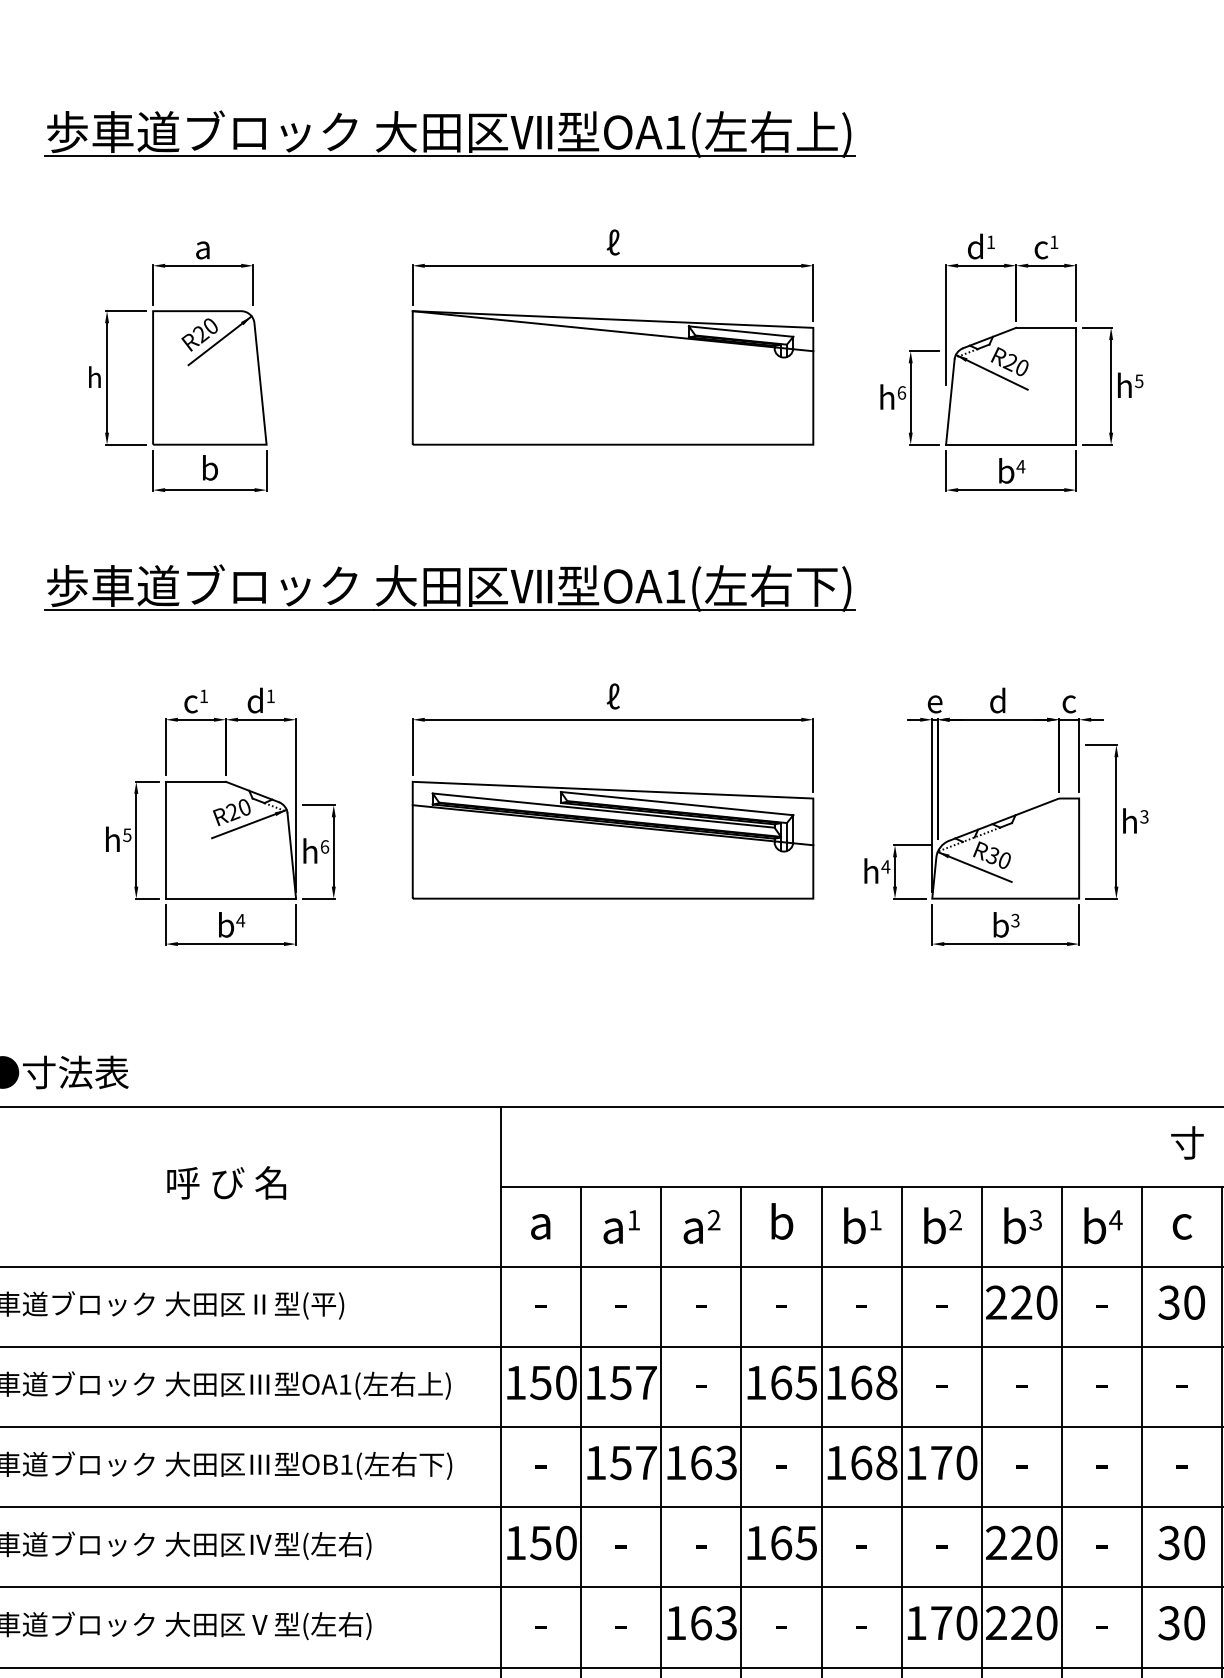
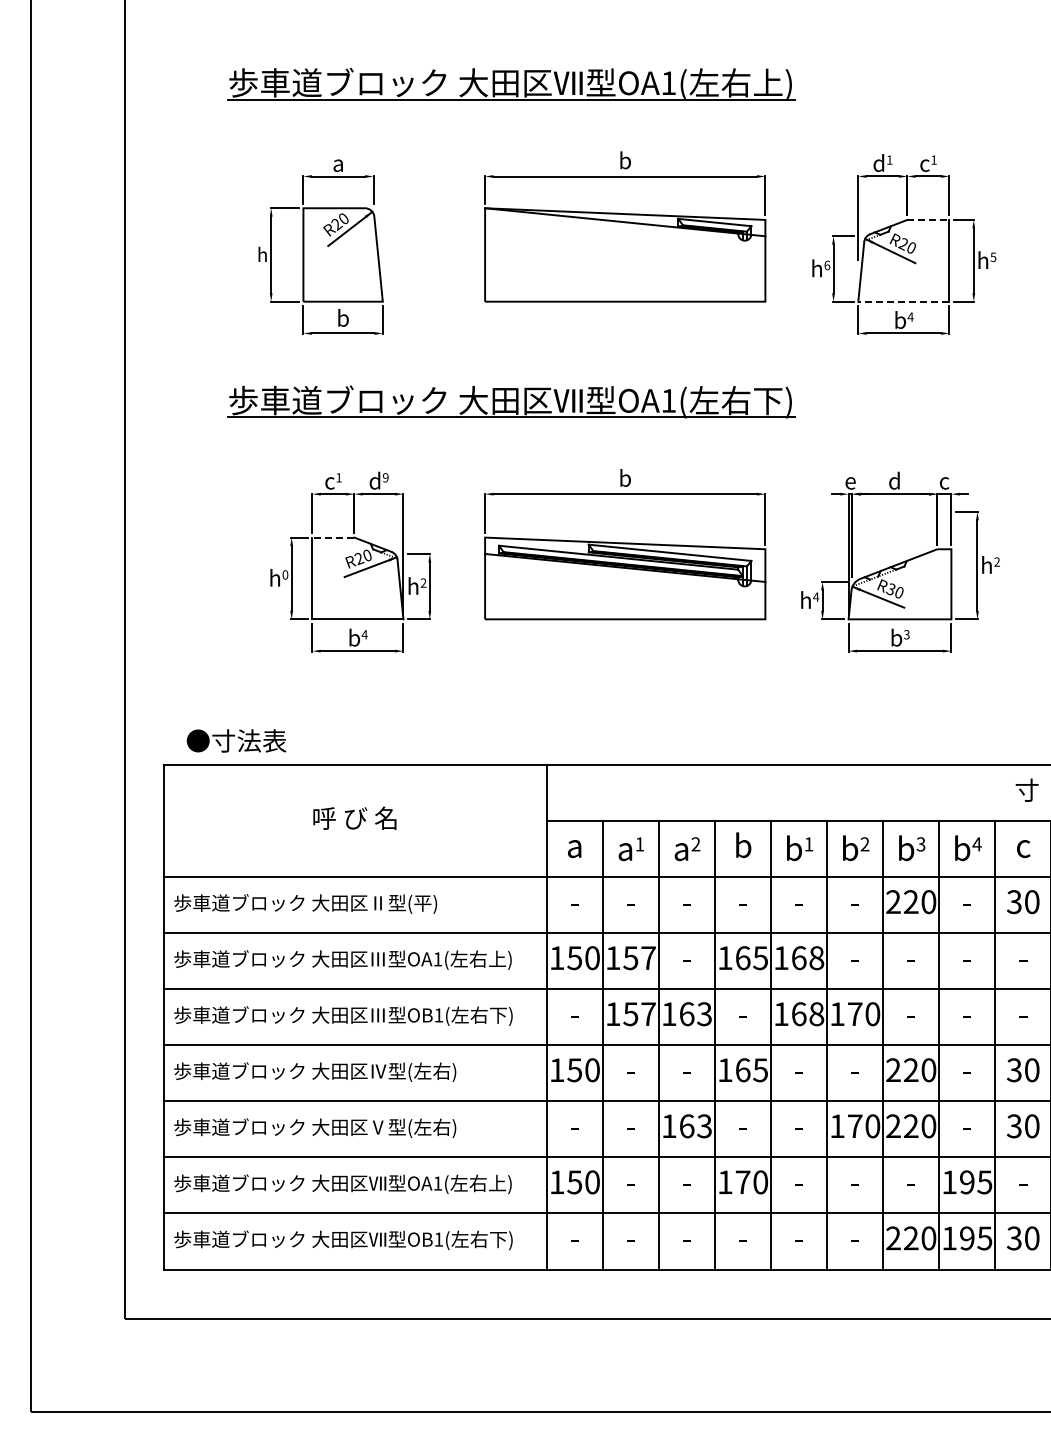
text: (613, 242) -> (625, 160), ℓ -> b
line: (1046, 327) -> (928, 219), solid -> dashed
line: (1010, 444) -> (903, 301), solid -> dashed
text: (270, 695) -> (385, 477), 1 -> 9
text: (613, 695) -> (625, 477), ℓ -> b
line: (194, 781) -> (332, 537), solid -> dashed
text: (1143, 817) -> (996, 562), 3 -> 2
text: (127, 834) -> (285, 574), 5 -> 0
text: (324, 846) -> (423, 582), 6 -> 2

